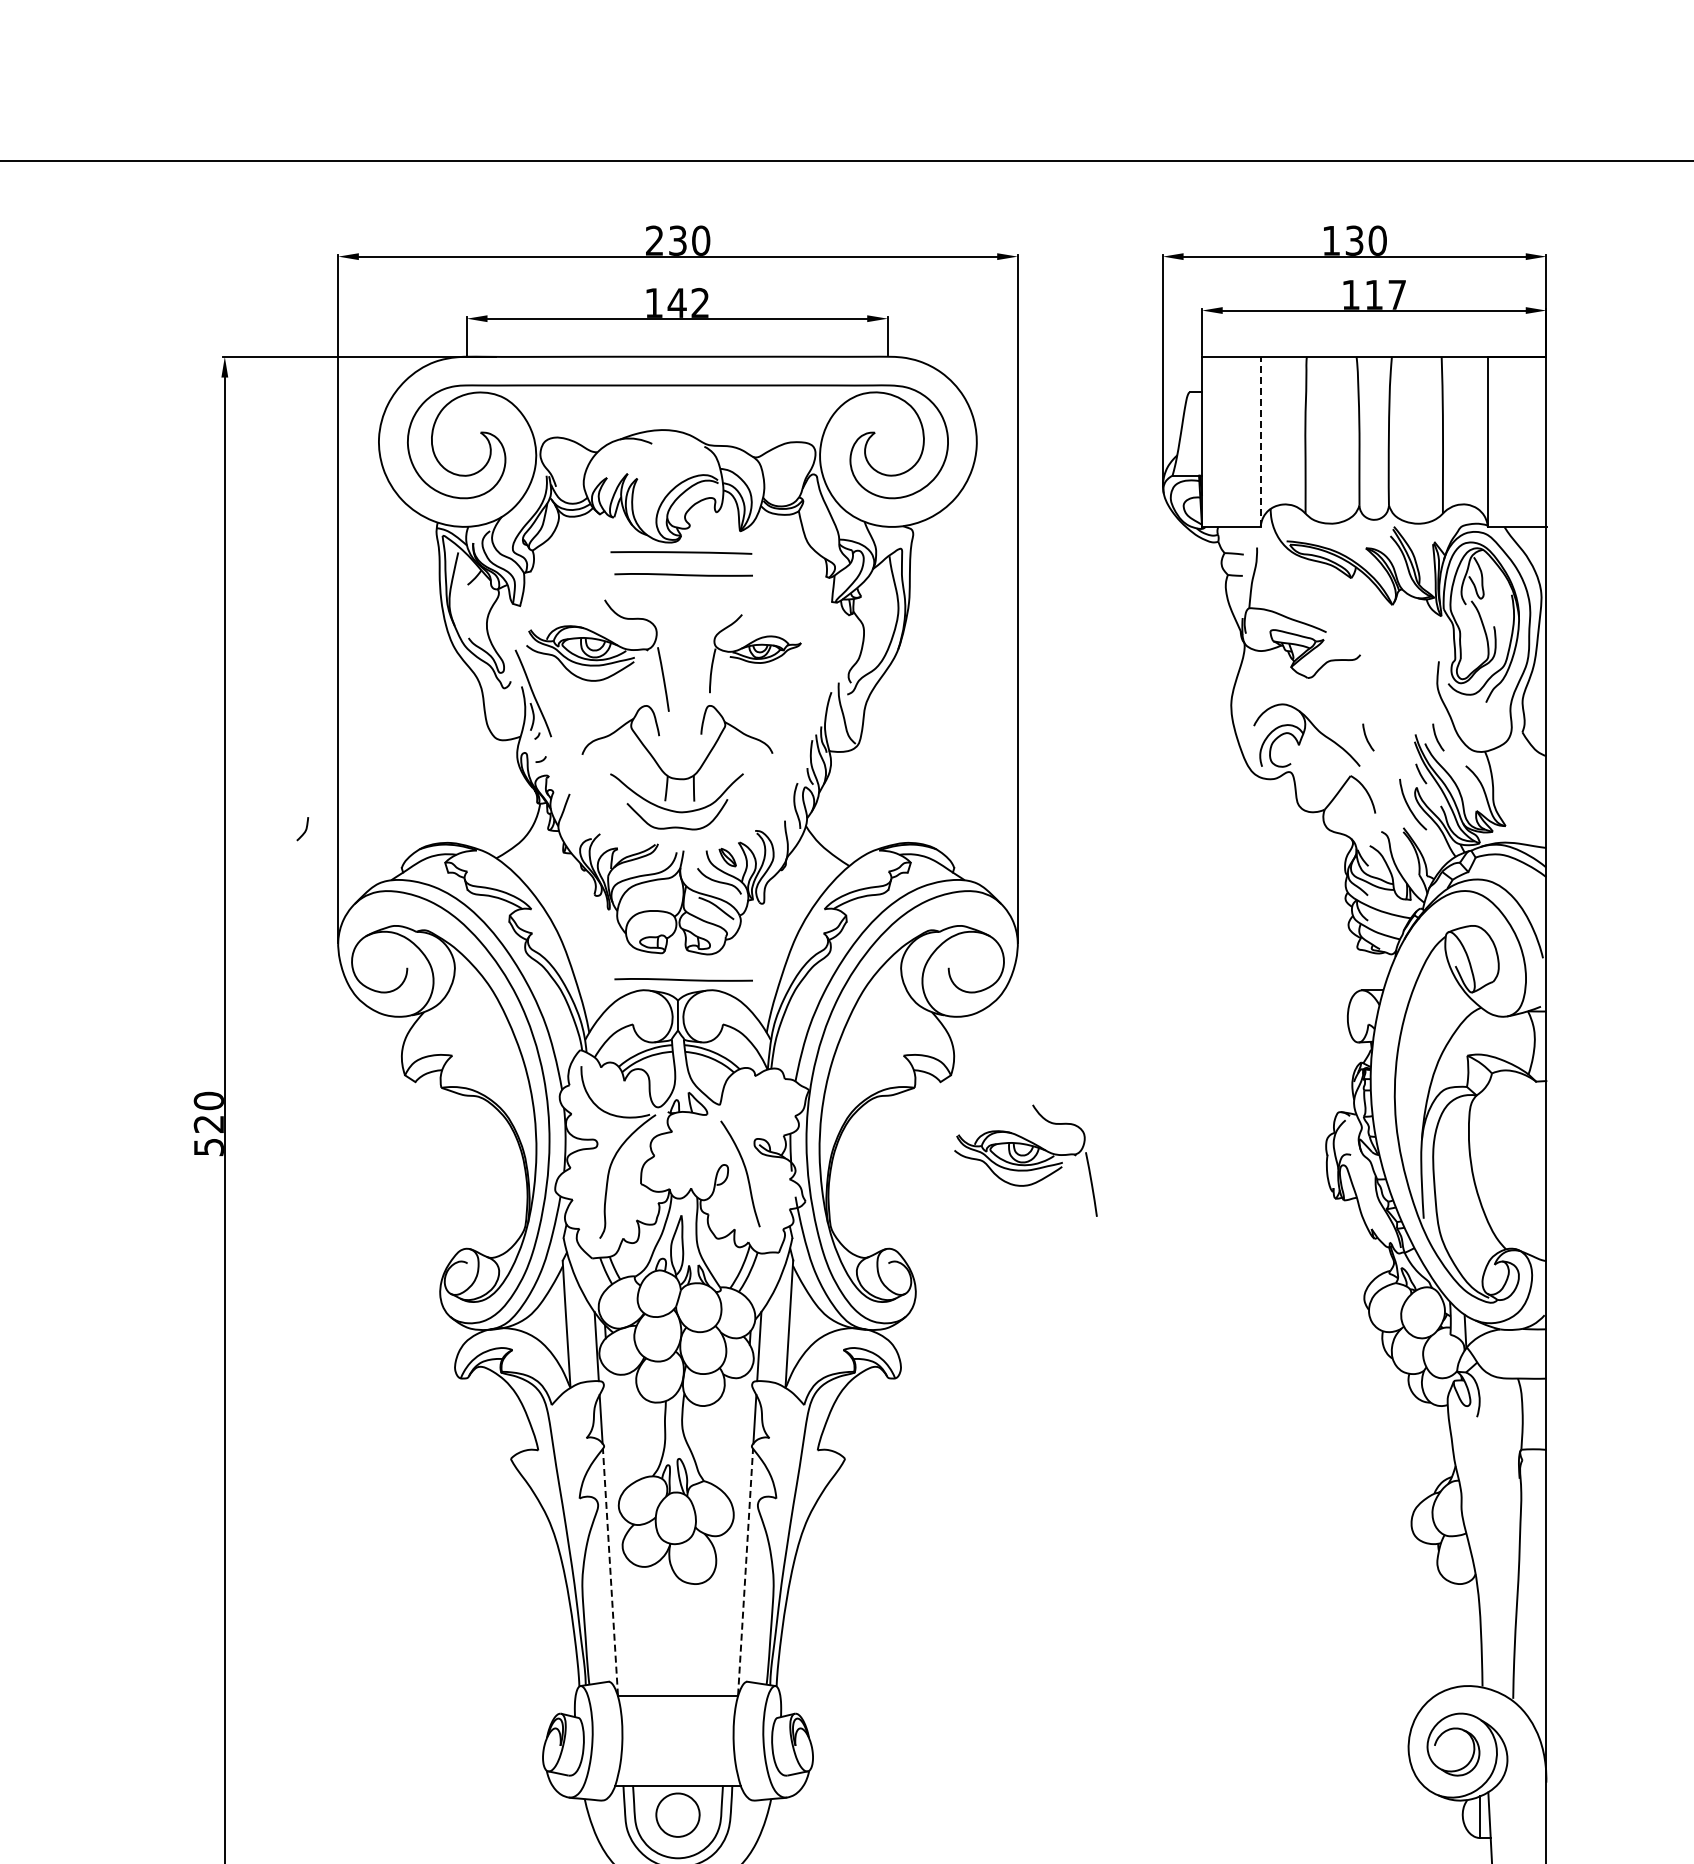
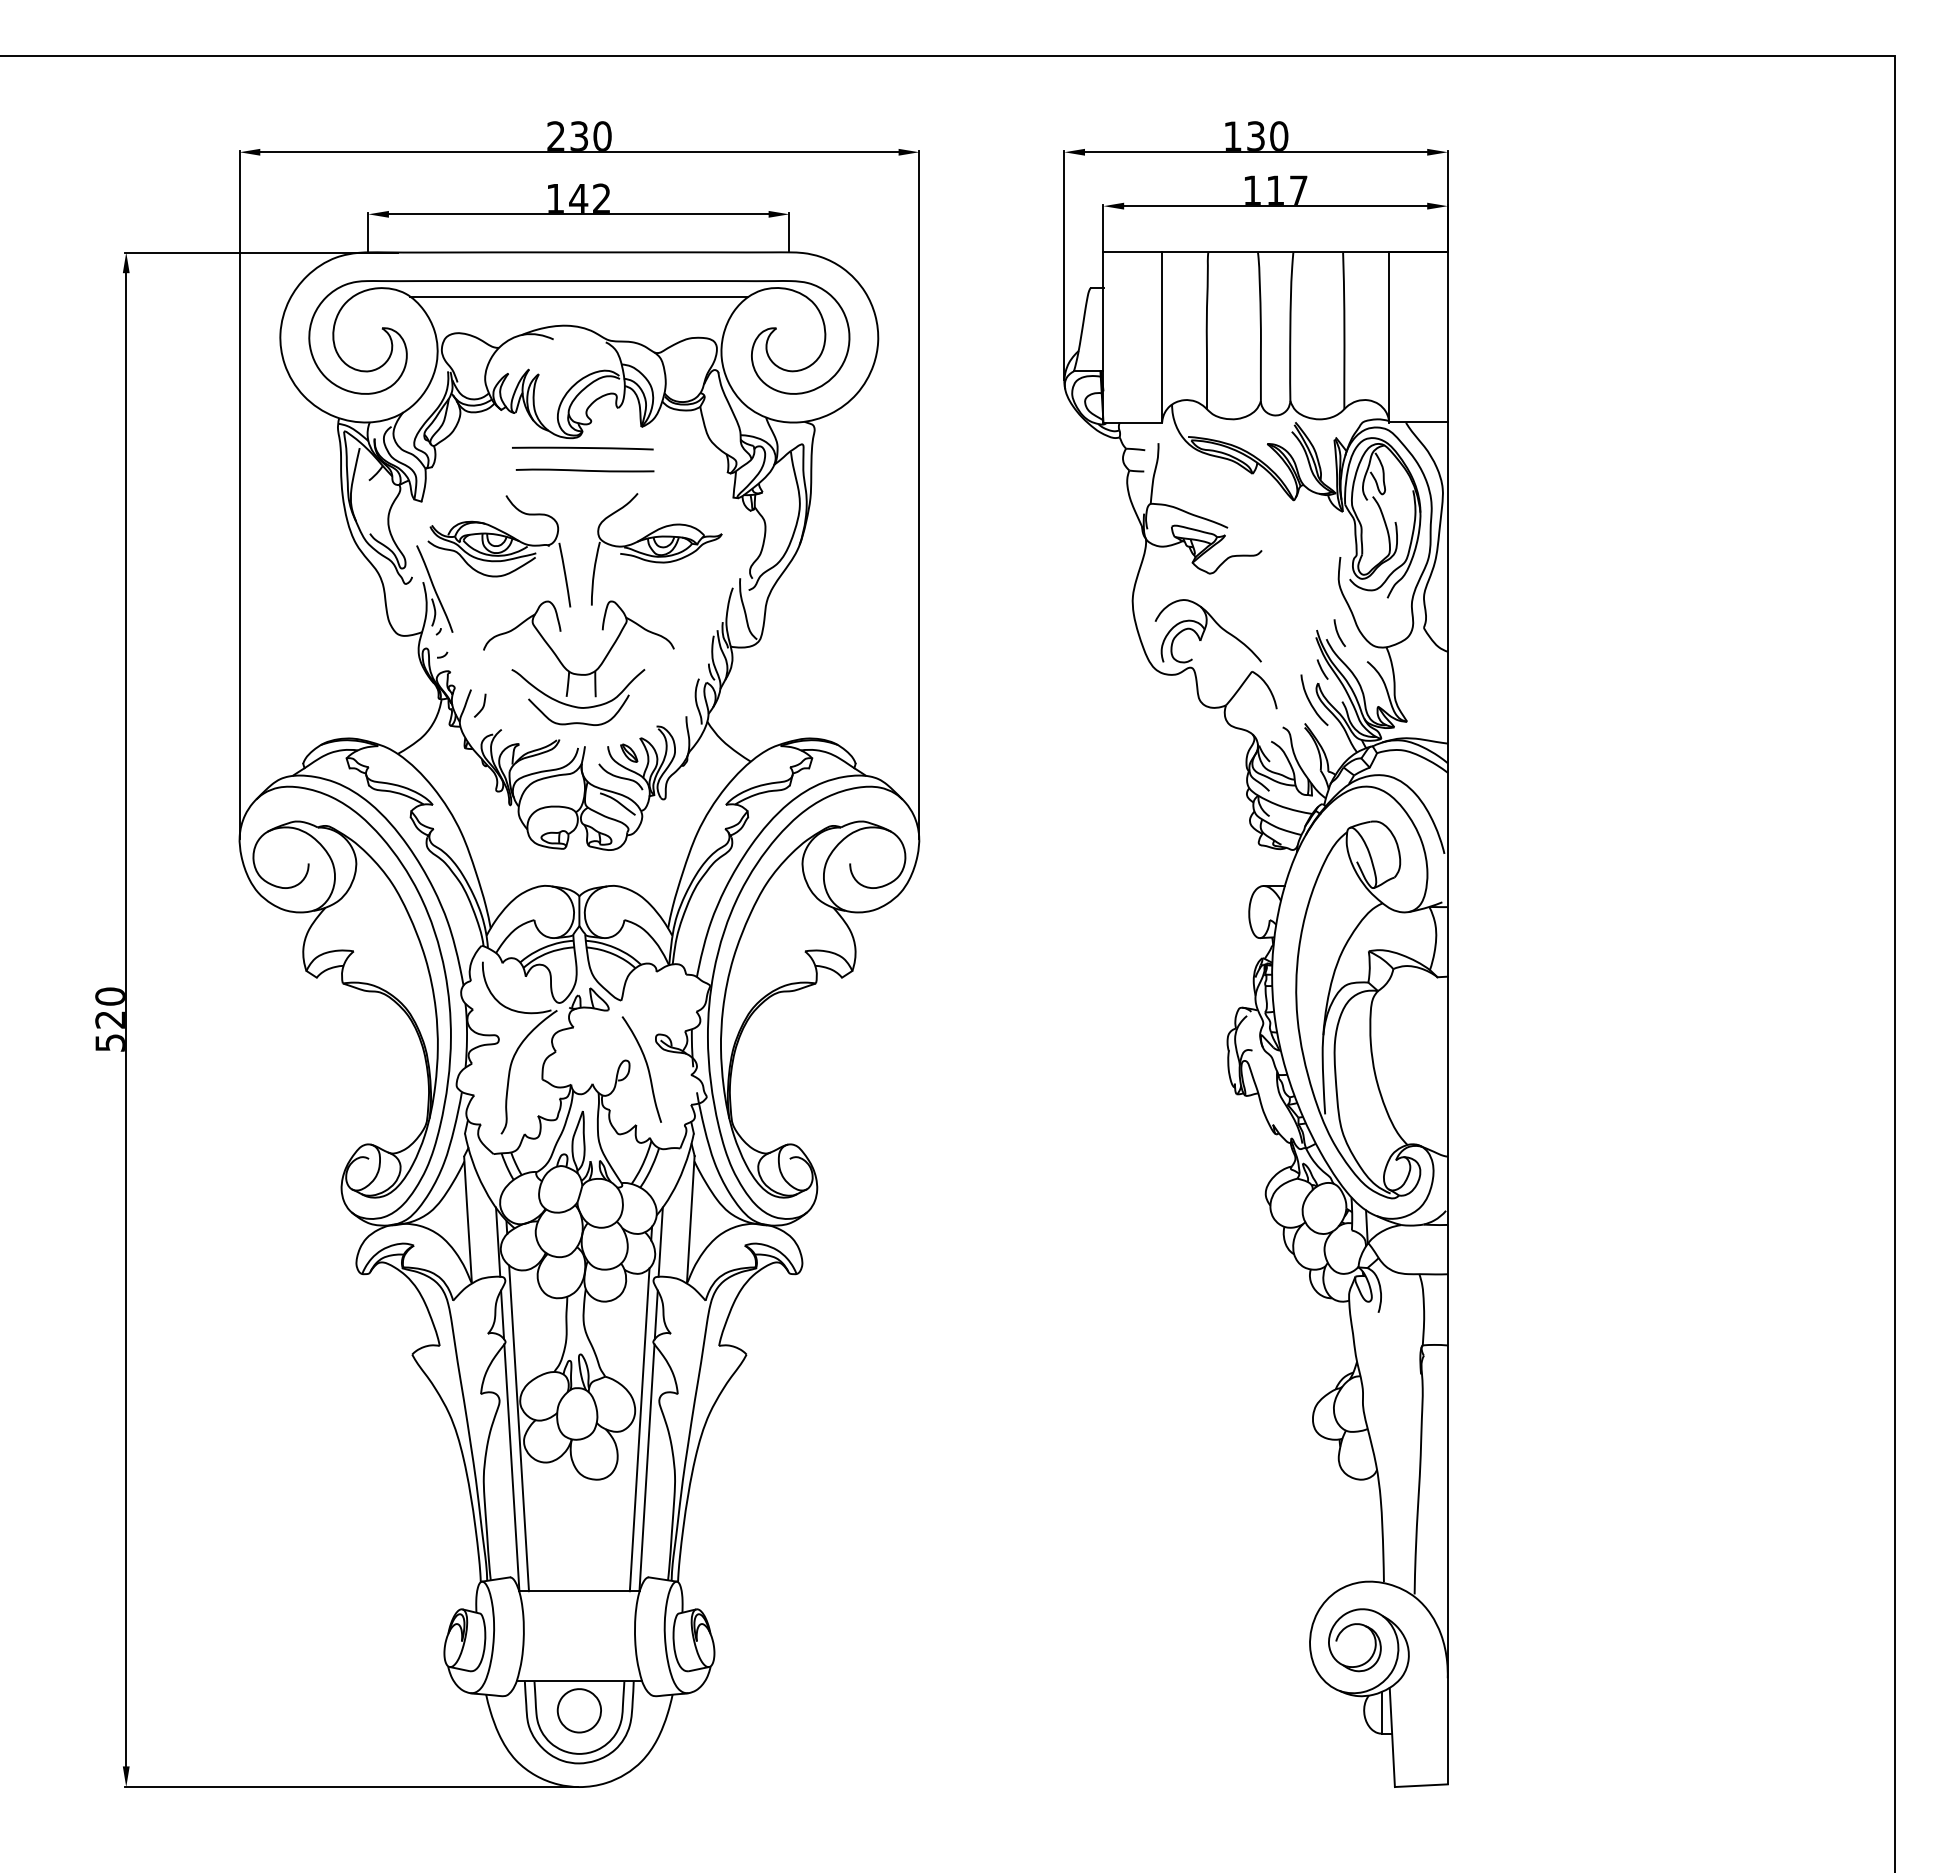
line: (678, 401) -> (579, 297), added
line: (1261, 440) -> (1162, 336), dashed -> solid
part: (755, 653) -> (656, 549), size x1.43
curve: (1367, 737) -> (1268, 633), removed
curve: (305, 829) -> (482, 706), moved
line: (683, 979) -> (584, 875), removed
part: (1026, 1160) -> (927, 1056), removed
line: (617, 1532) -> (518, 1428), added
line: (738, 1533) -> (639, 1429), added
line: (610, 1571) -> (511, 1467), dashed -> solid
line: (745, 1571) -> (646, 1467), dashed -> solid

